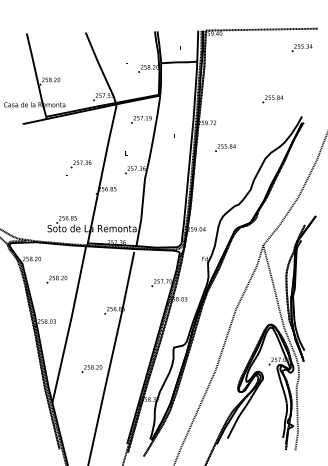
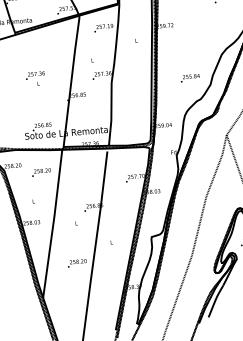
text: (225, 147) -> (190, 77), moved
text: (80, 164) -> (34, 75), moved
text: (56, 279) -> (41, 172), moved

